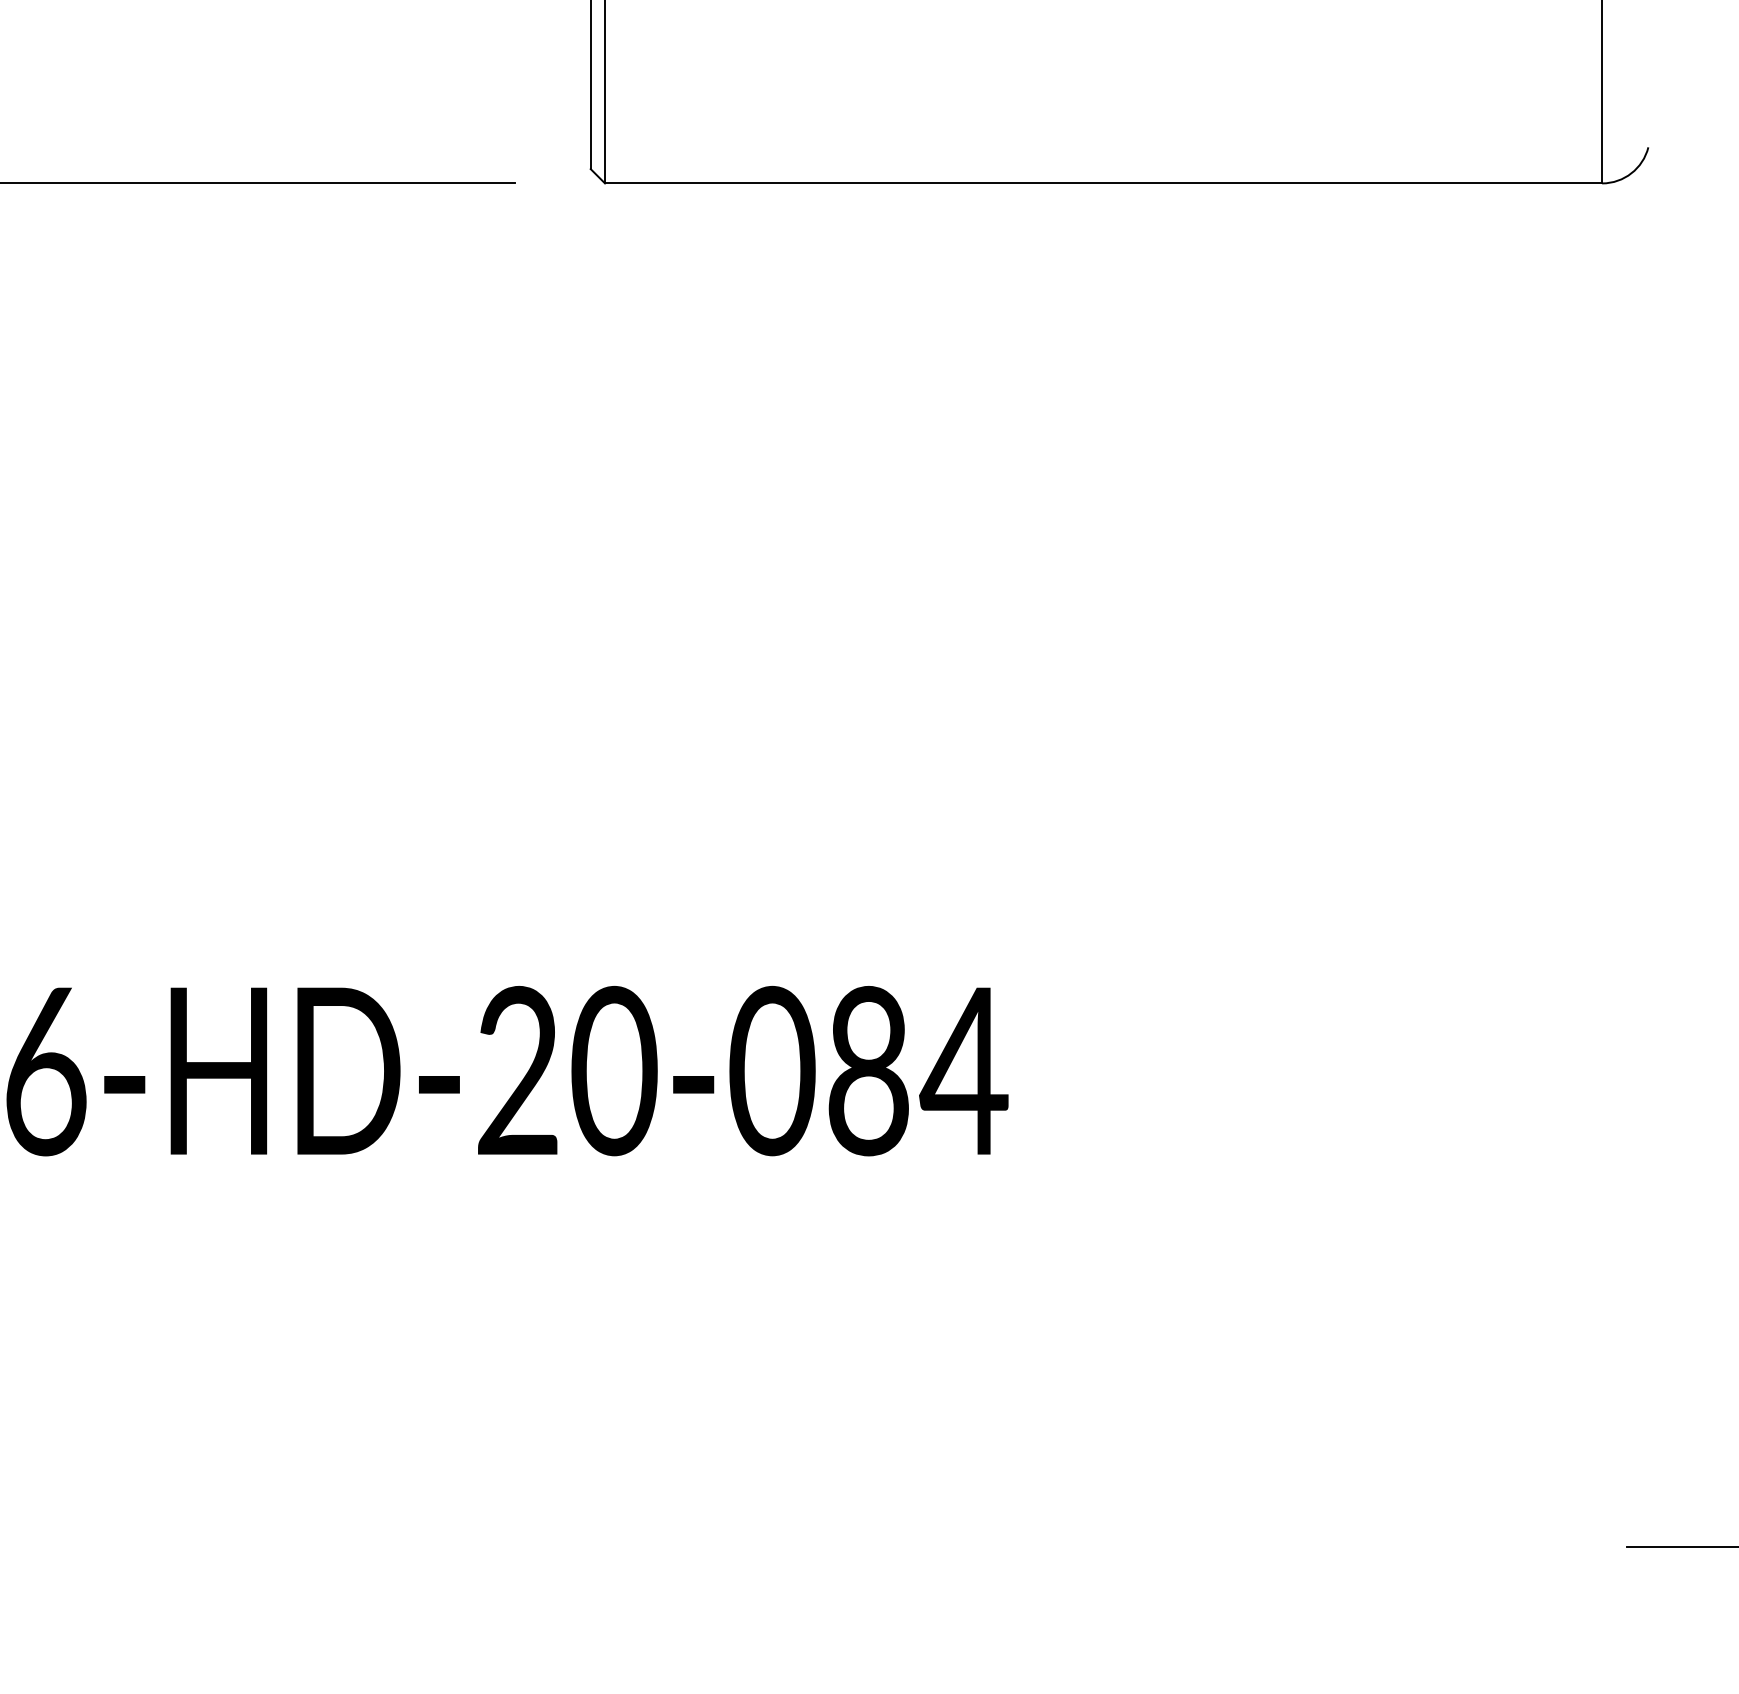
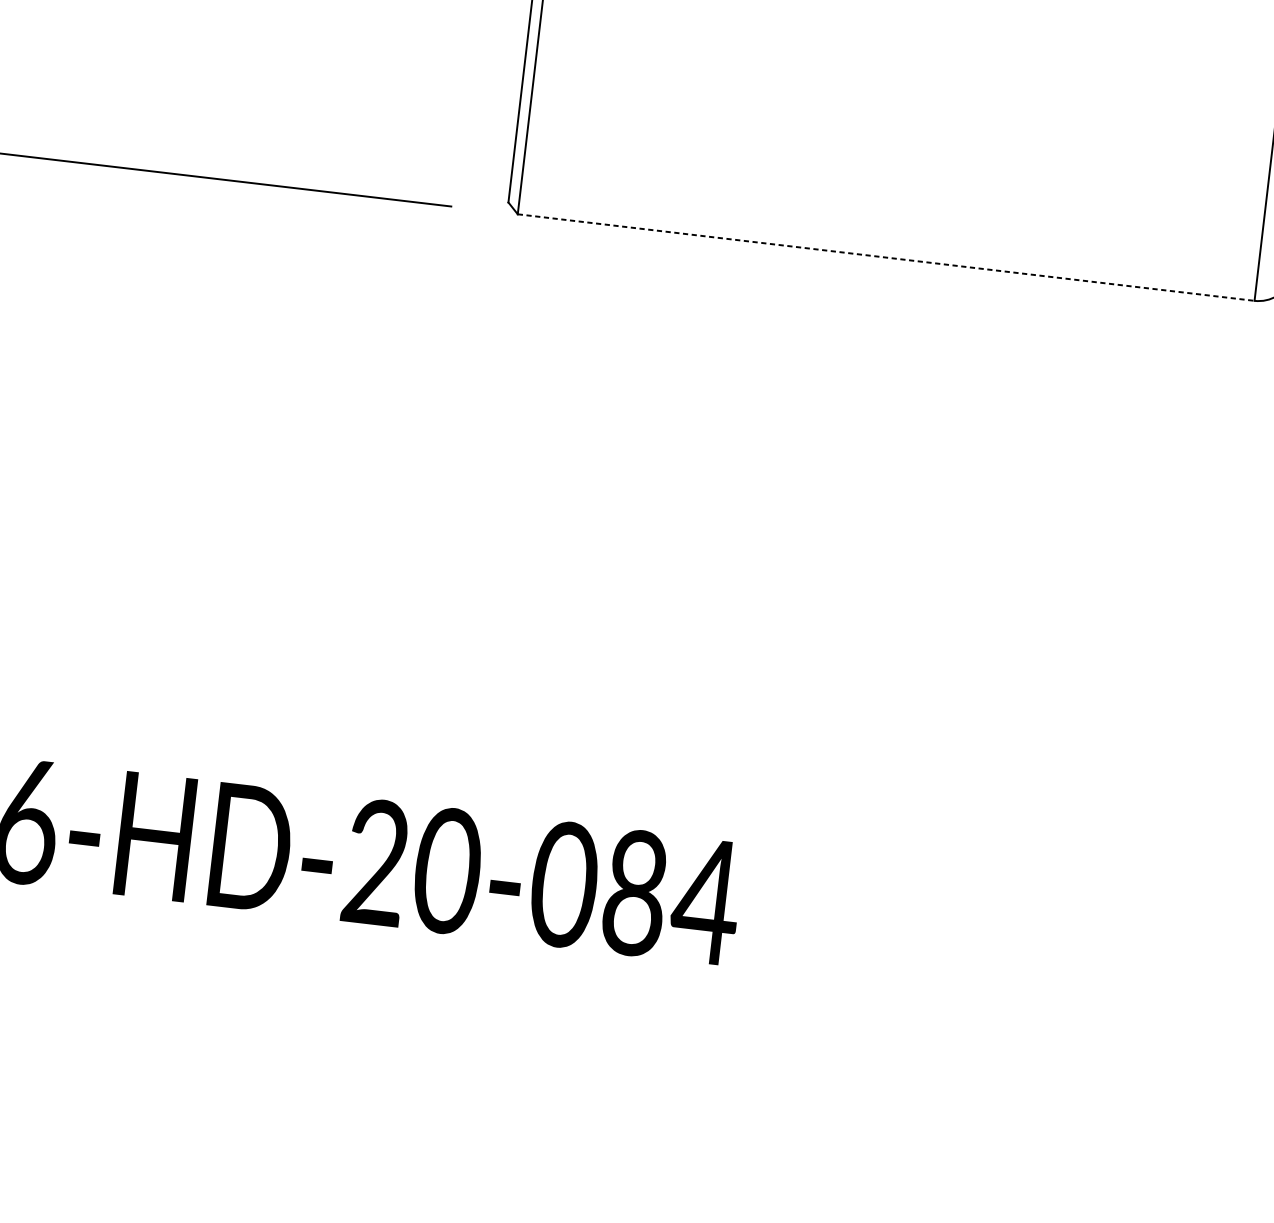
line: (1103, 183) -> (886, 257), solid -> dashed

